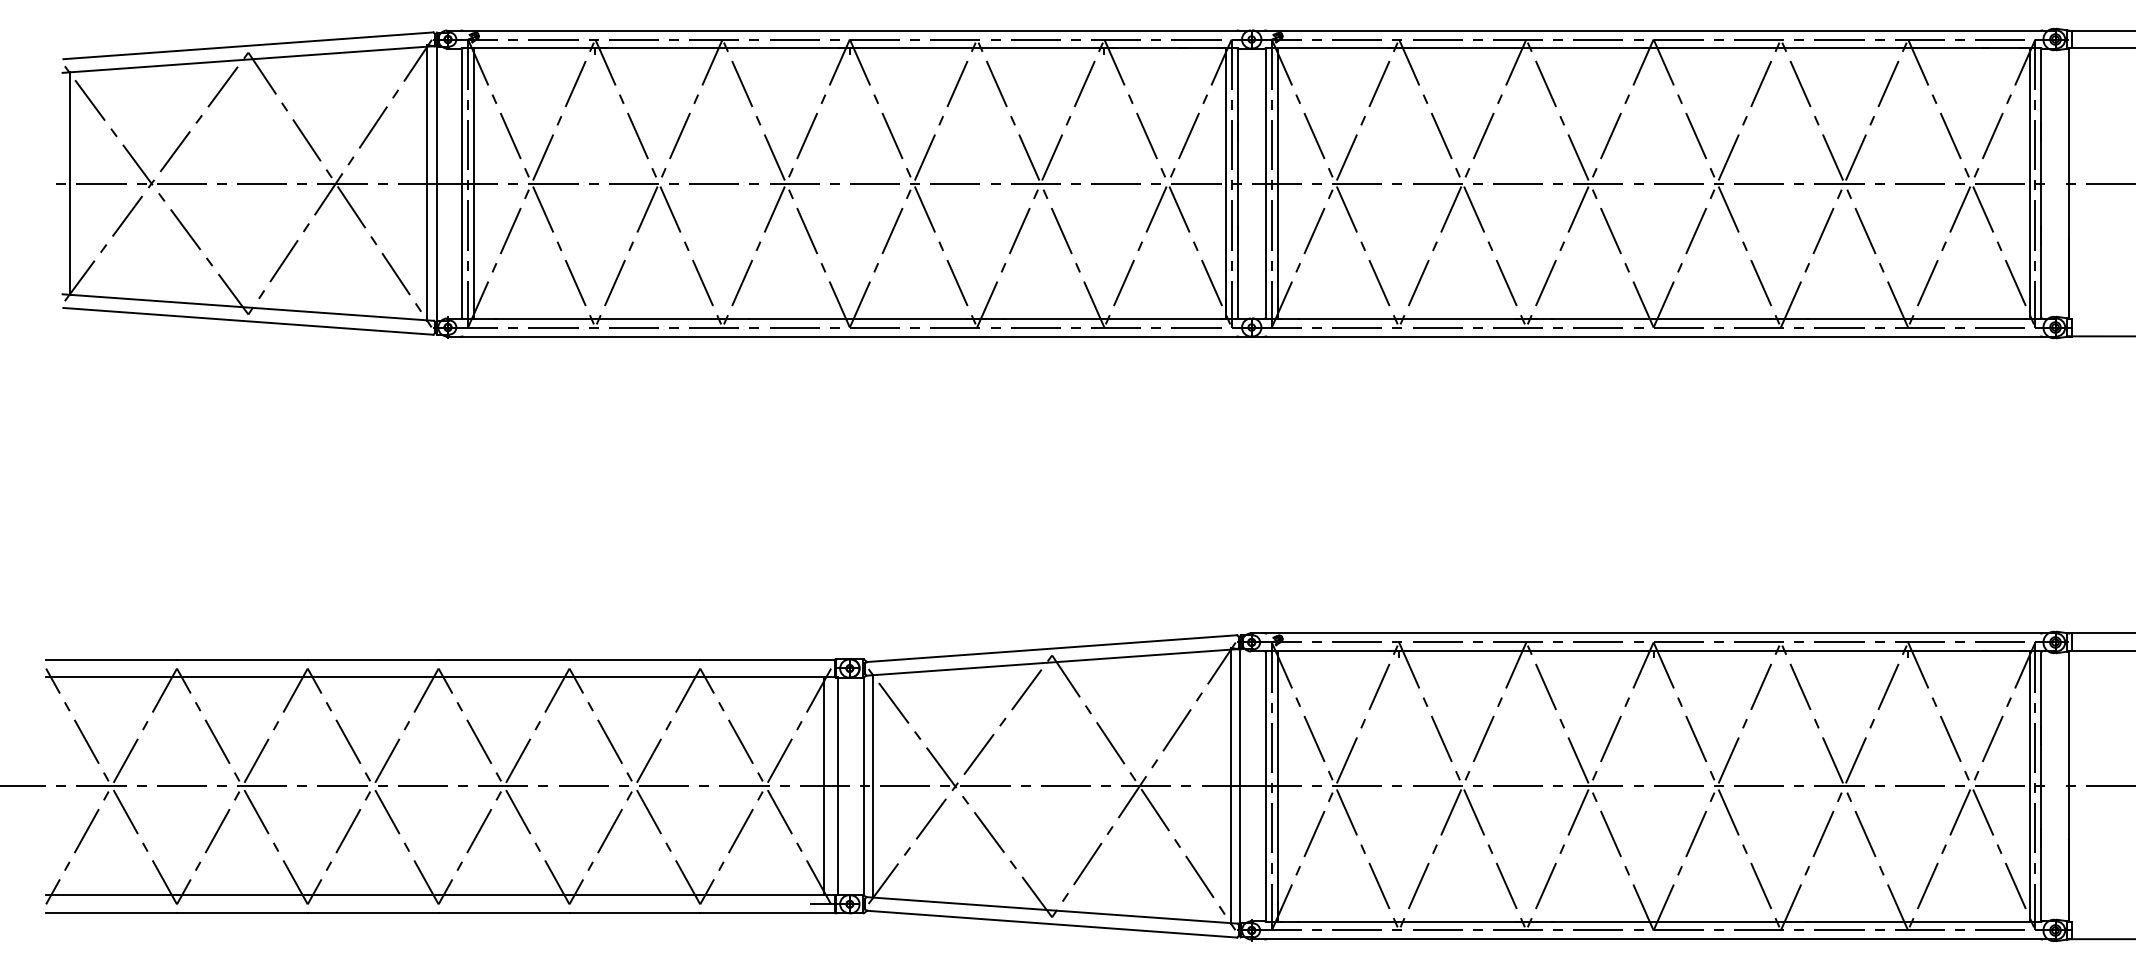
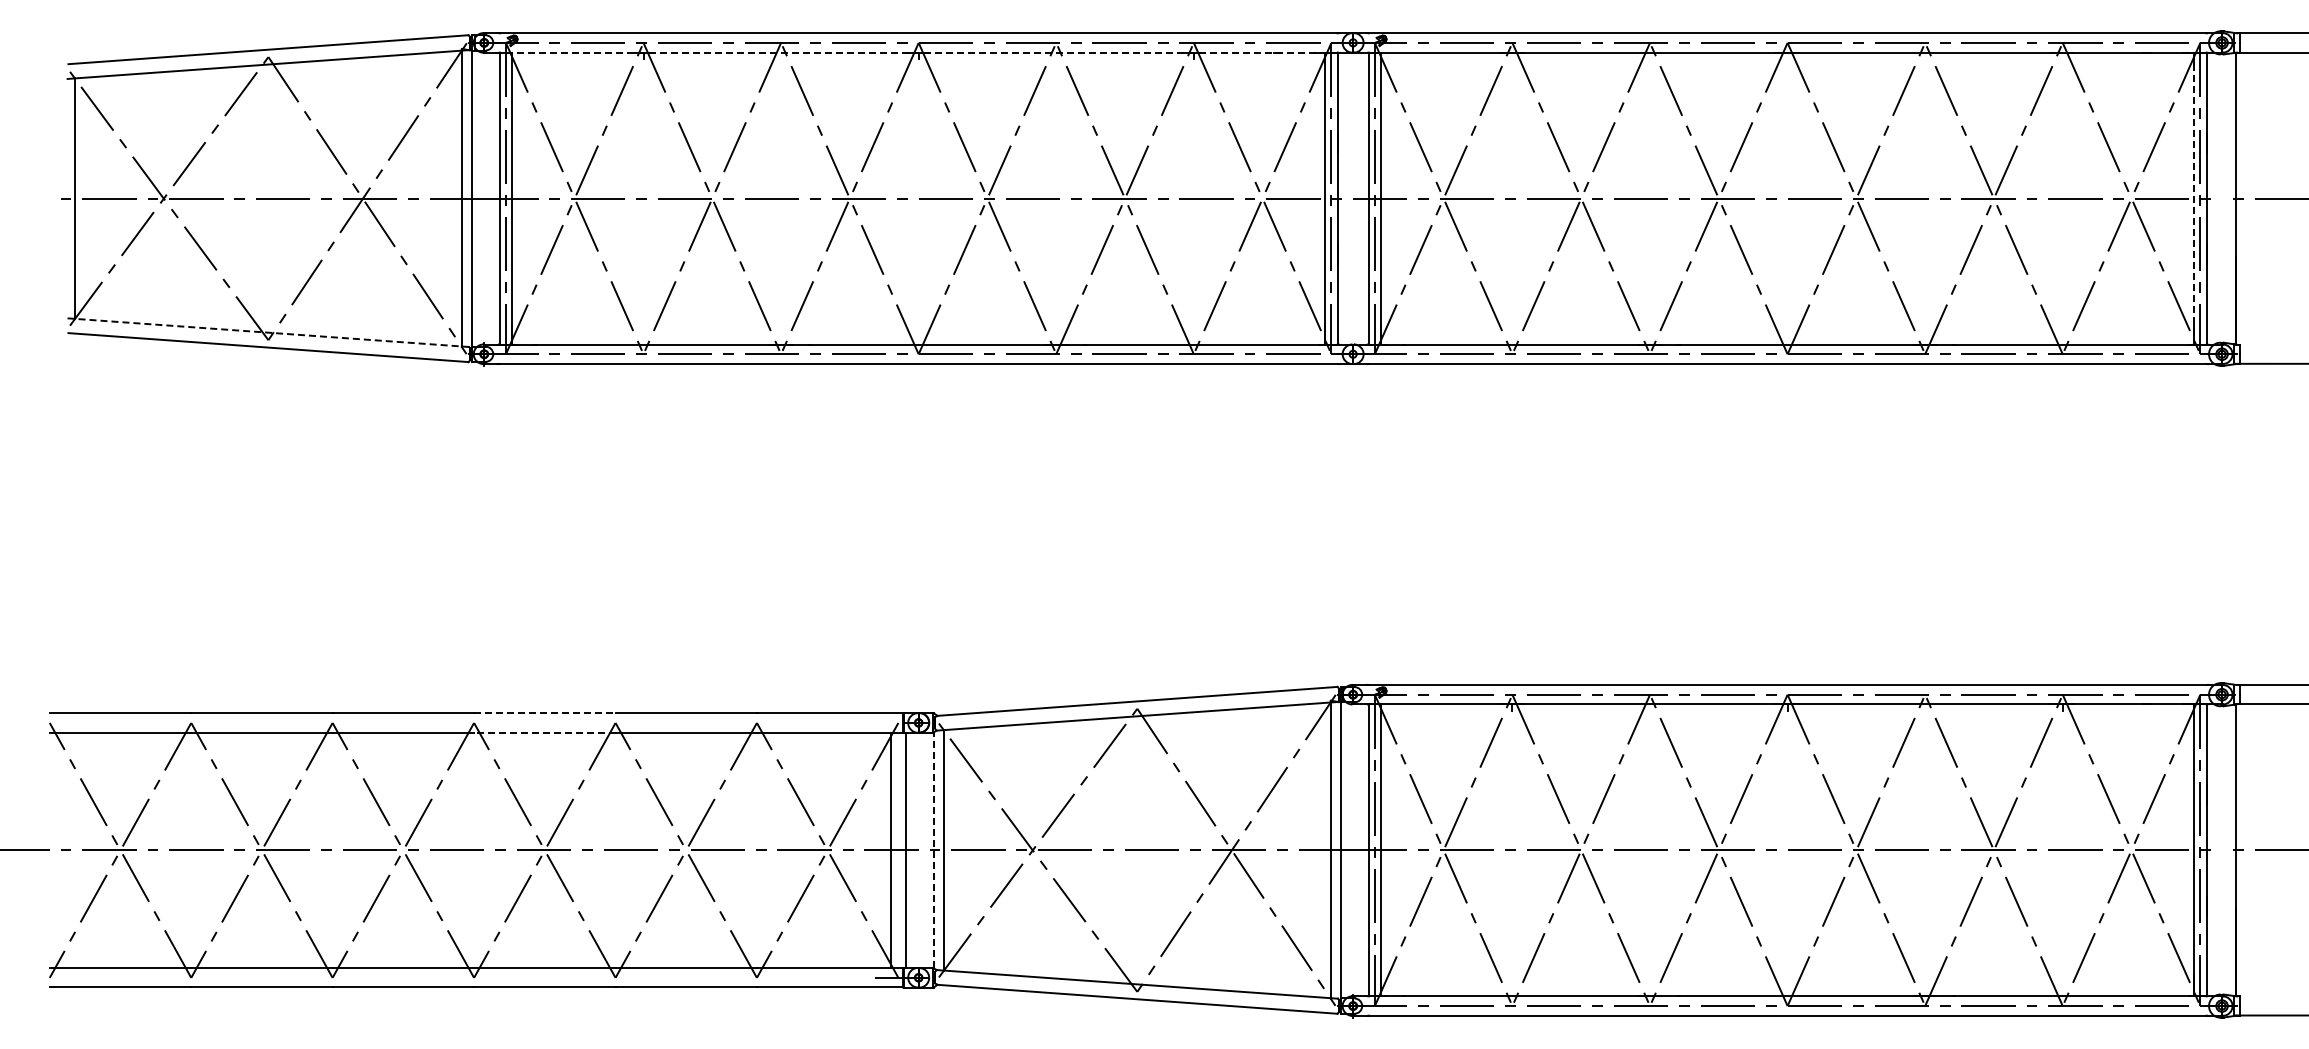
line: (849, 48) -> (918, 52), solid -> dashed
line: (2029, 184) -> (2193, 199), solid -> dashed
line: (248, 307) -> (268, 332), solid -> dashed
line: (503, 659) -> (544, 713), solid -> dashed
line: (503, 677) -> (544, 732), solid -> dashed
line: (863, 786) -> (933, 850), solid -> dashed

